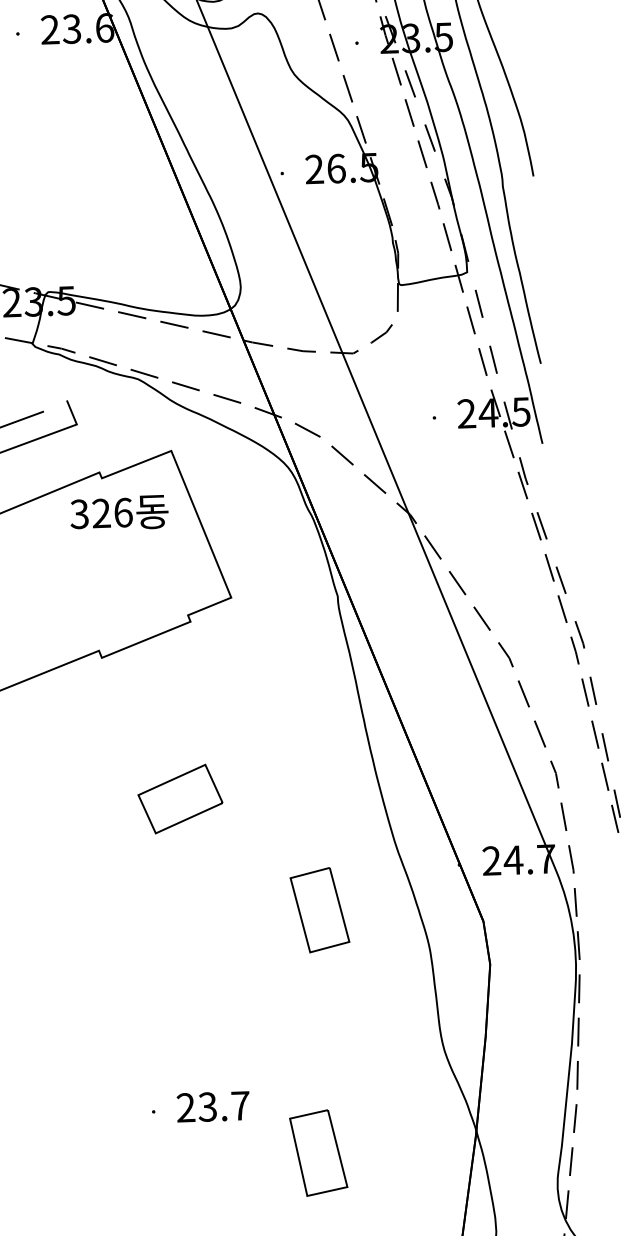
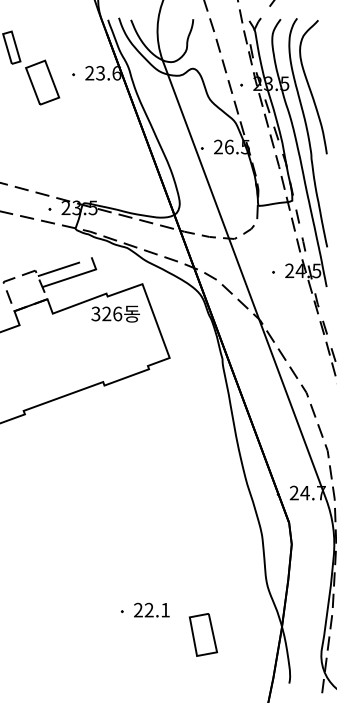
part: (179, 798) -> (140, 456), removed
part: (320, 910) -> (208, 514), removed
text: (222, 1107) -> (156, 610), 23.7 -> 22.1

